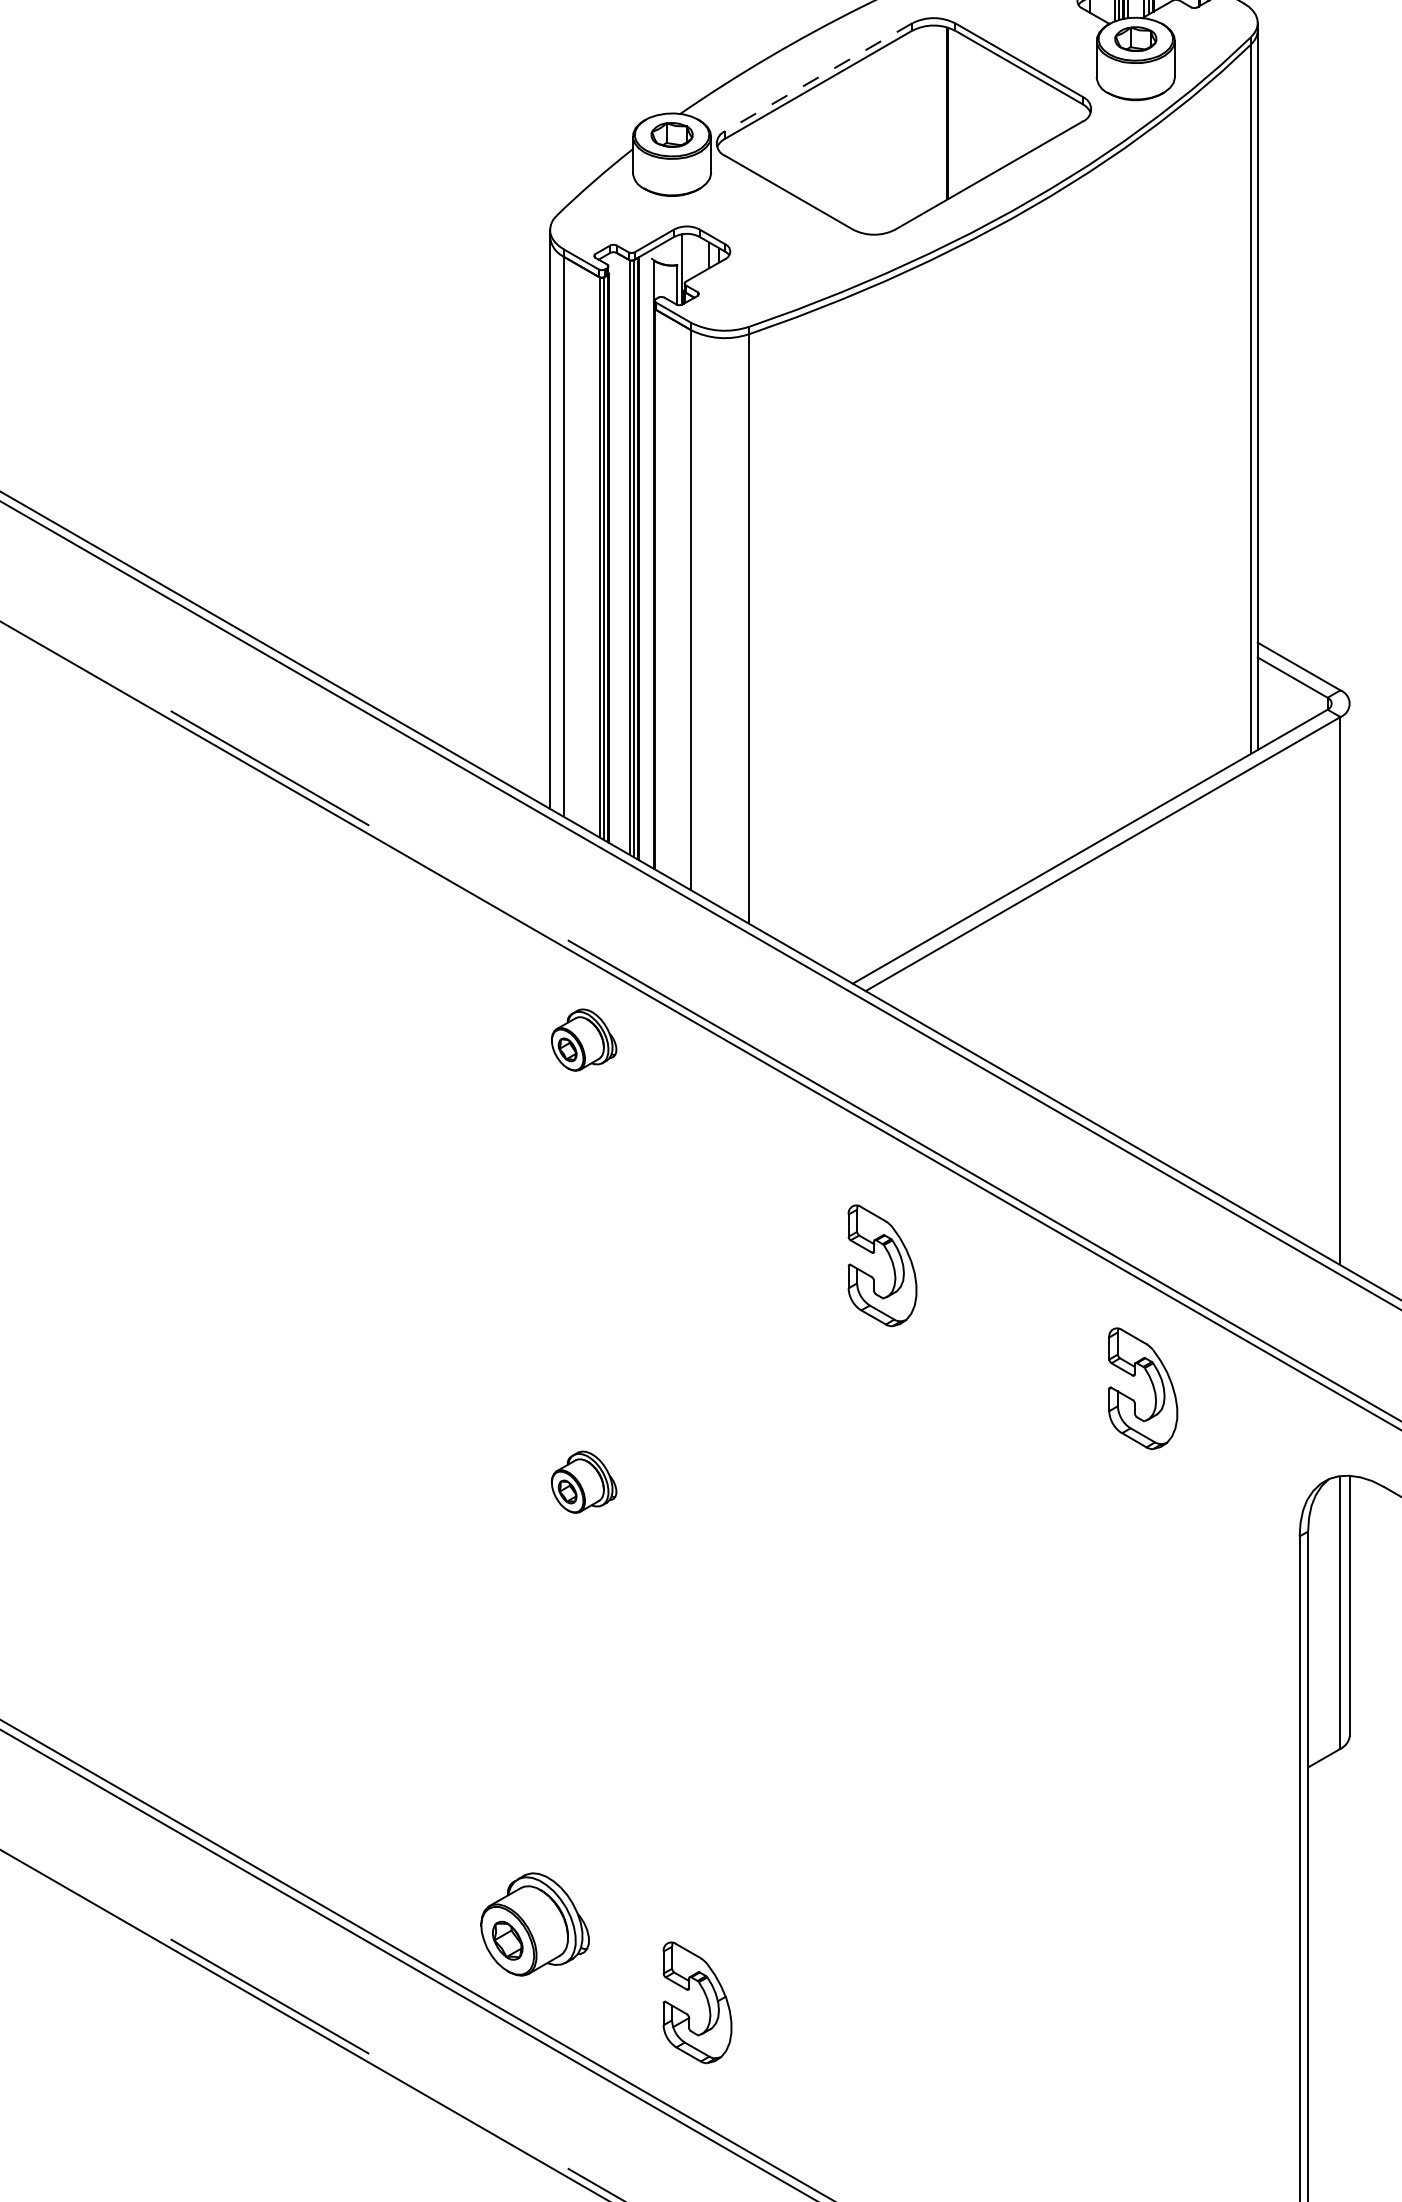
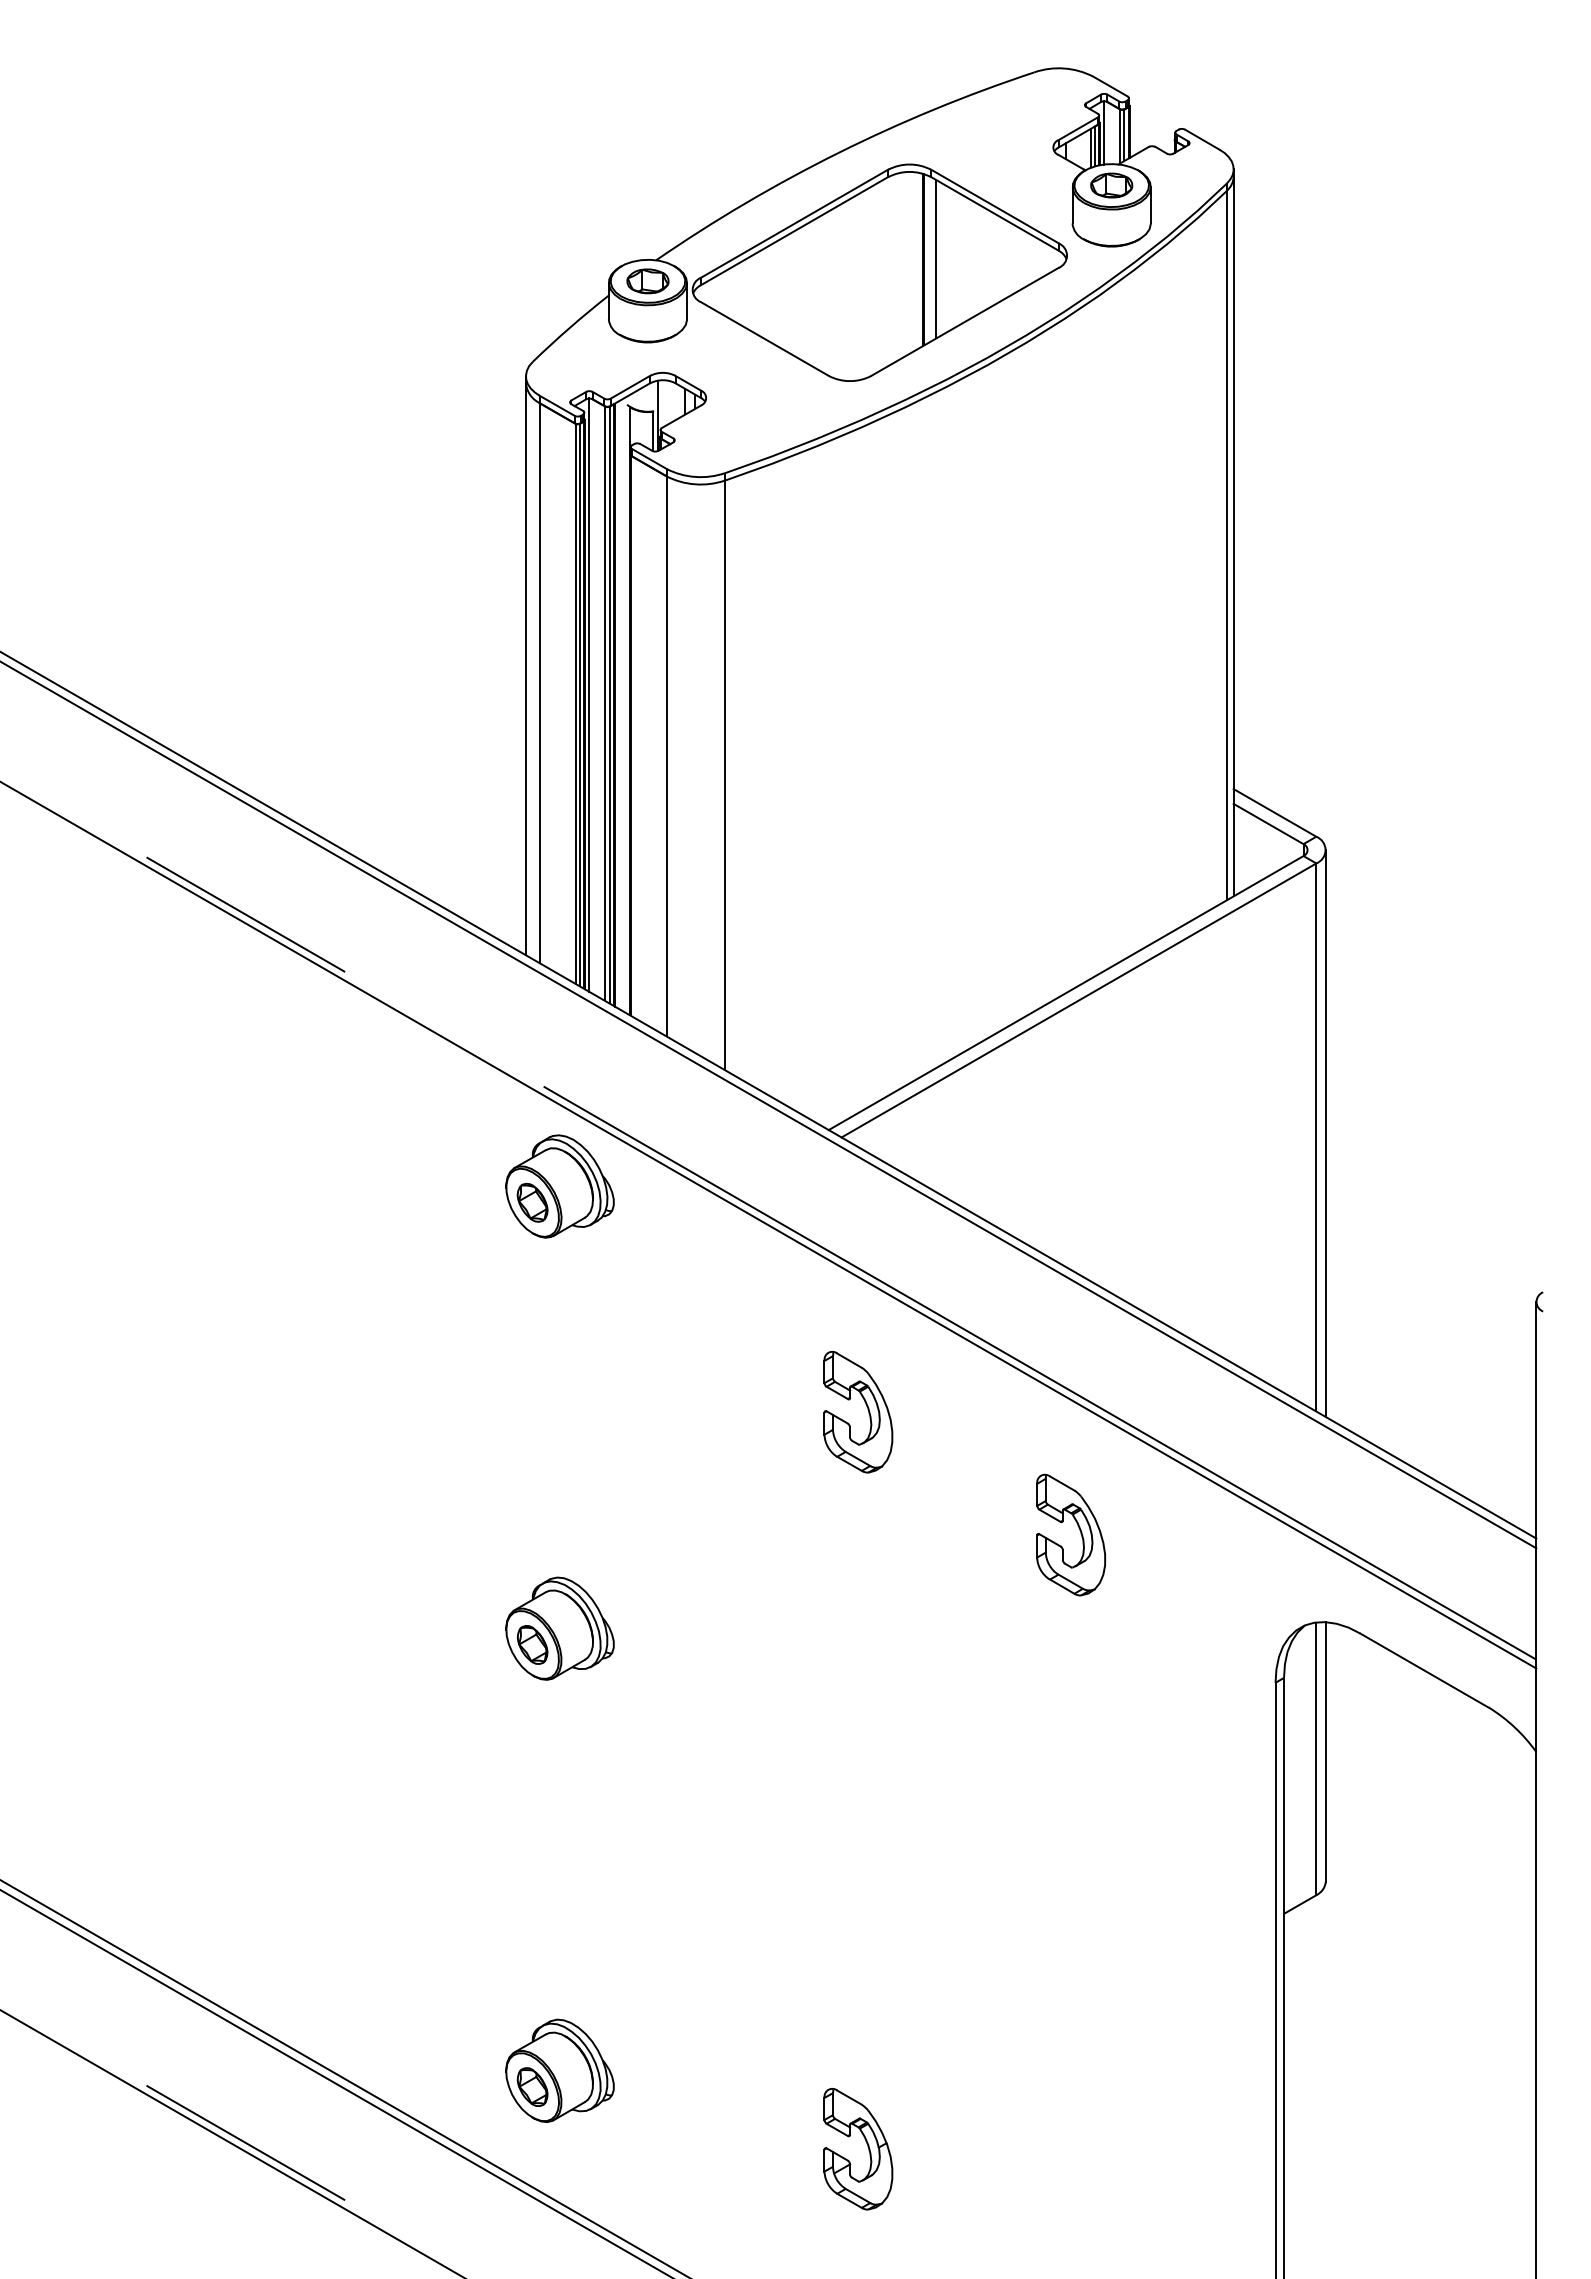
line: (818, 77) -> (794, 223), dashed -> solid
line: (959, 112) -> (935, 258), added
line: (613, 548) -> (589, 694), added
line: (1349, 987) -> (1325, 1133), added
part: (583, 1040) -> (559, 1186), size x1.67
part: (1151, 1384) -> (1079, 1530), moved
part: (583, 1482) -> (559, 1628), size x1.67
part: (534, 1924) -> (559, 2070), moved
part: (706, 2000) -> (867, 2146), moved

